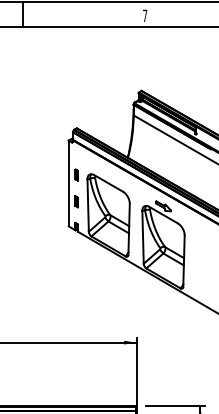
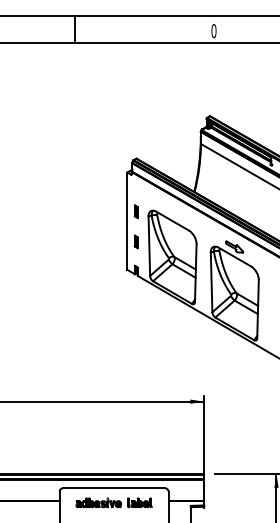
text: (144, 16) -> (213, 31), 7 -> 0

